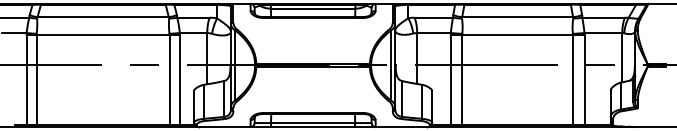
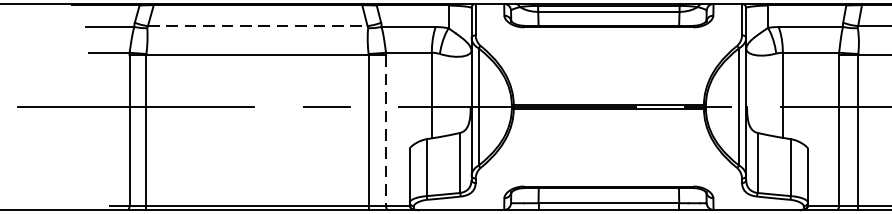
line: (103, 17) -> (258, 26), solid -> dashed
line: (179, 79) -> (385, 130), solid -> dashed

